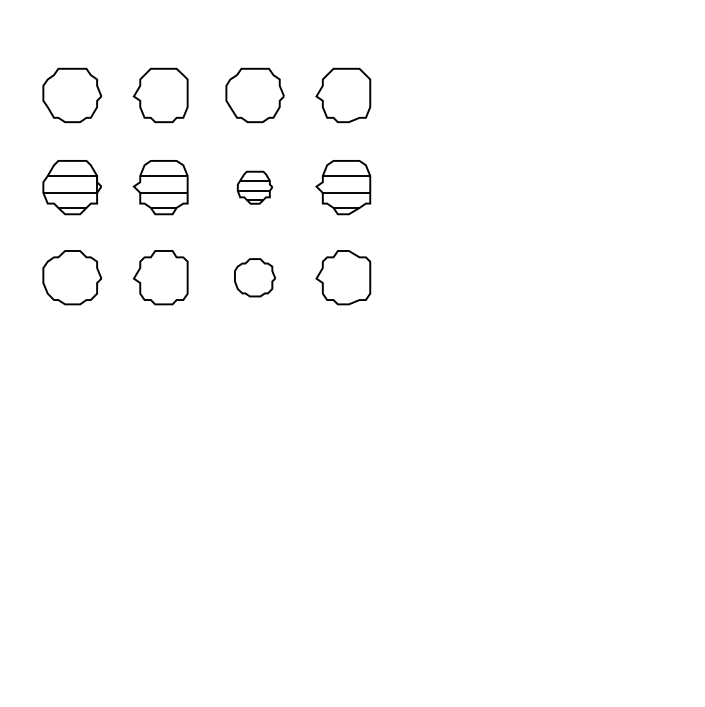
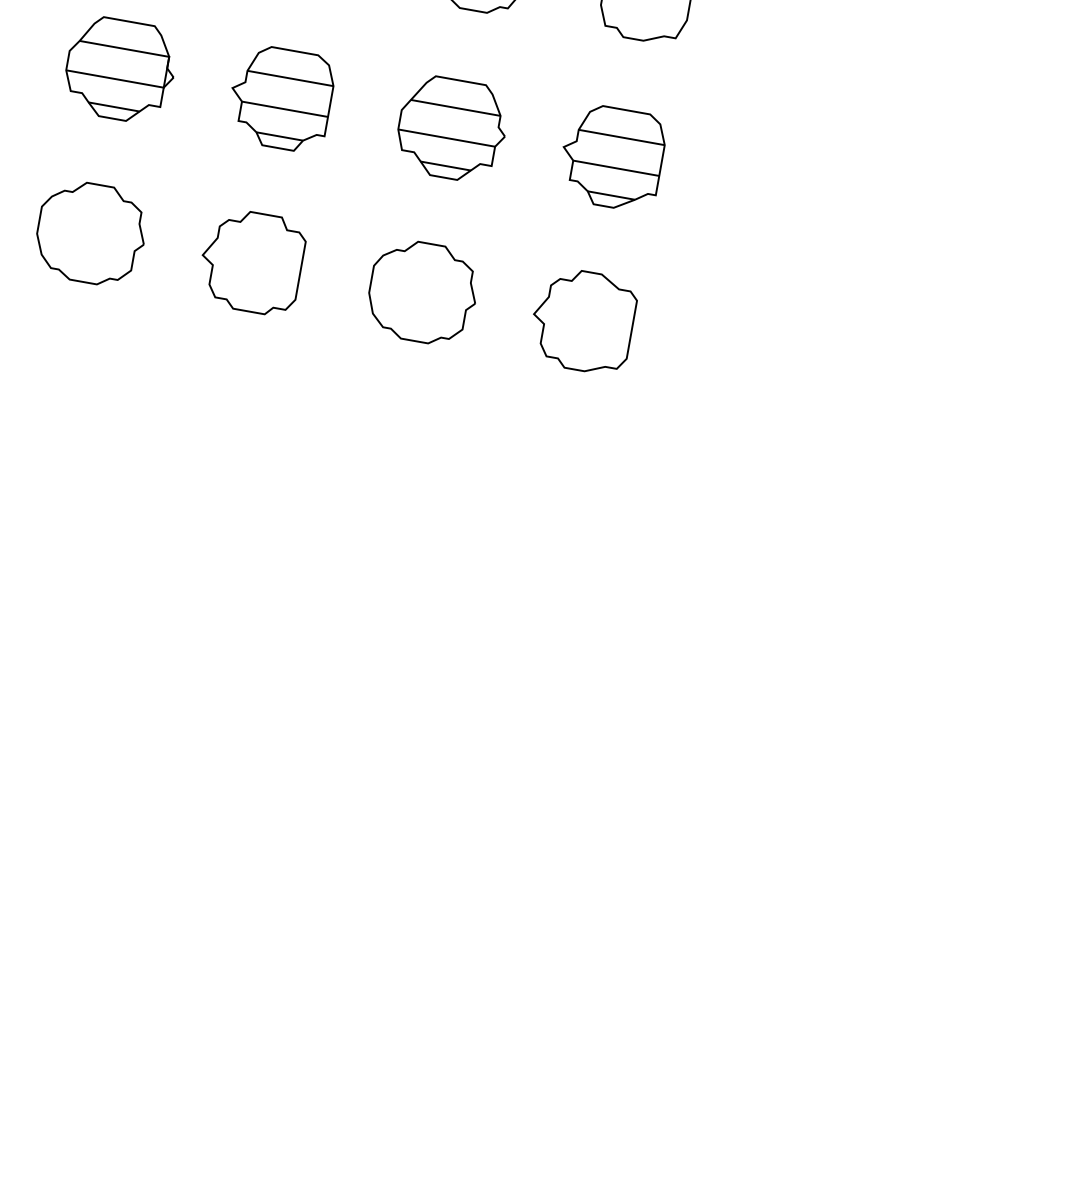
part: (254, 187) -> (451, 128), size x1.67
part: (254, 277) -> (421, 292), size x1.43

